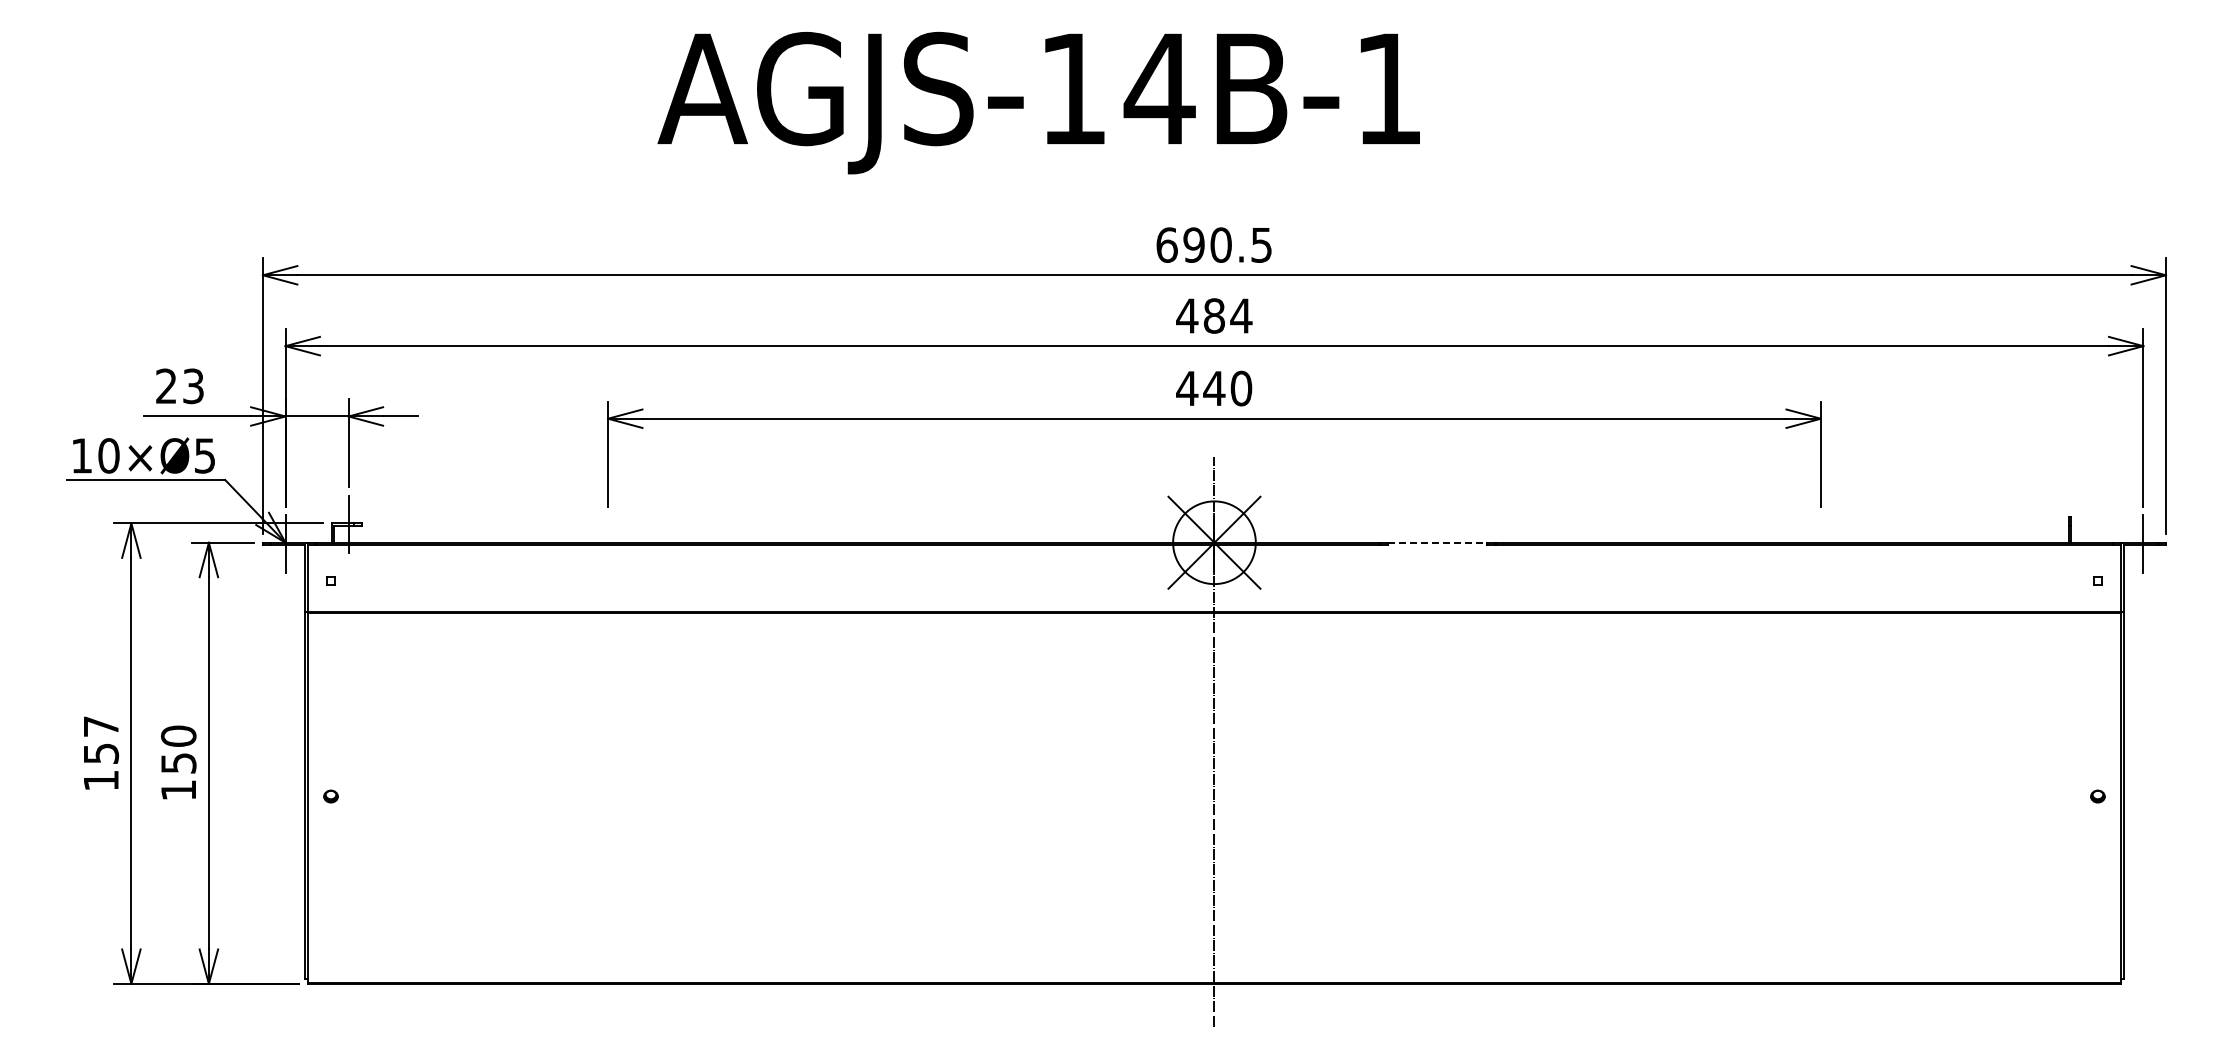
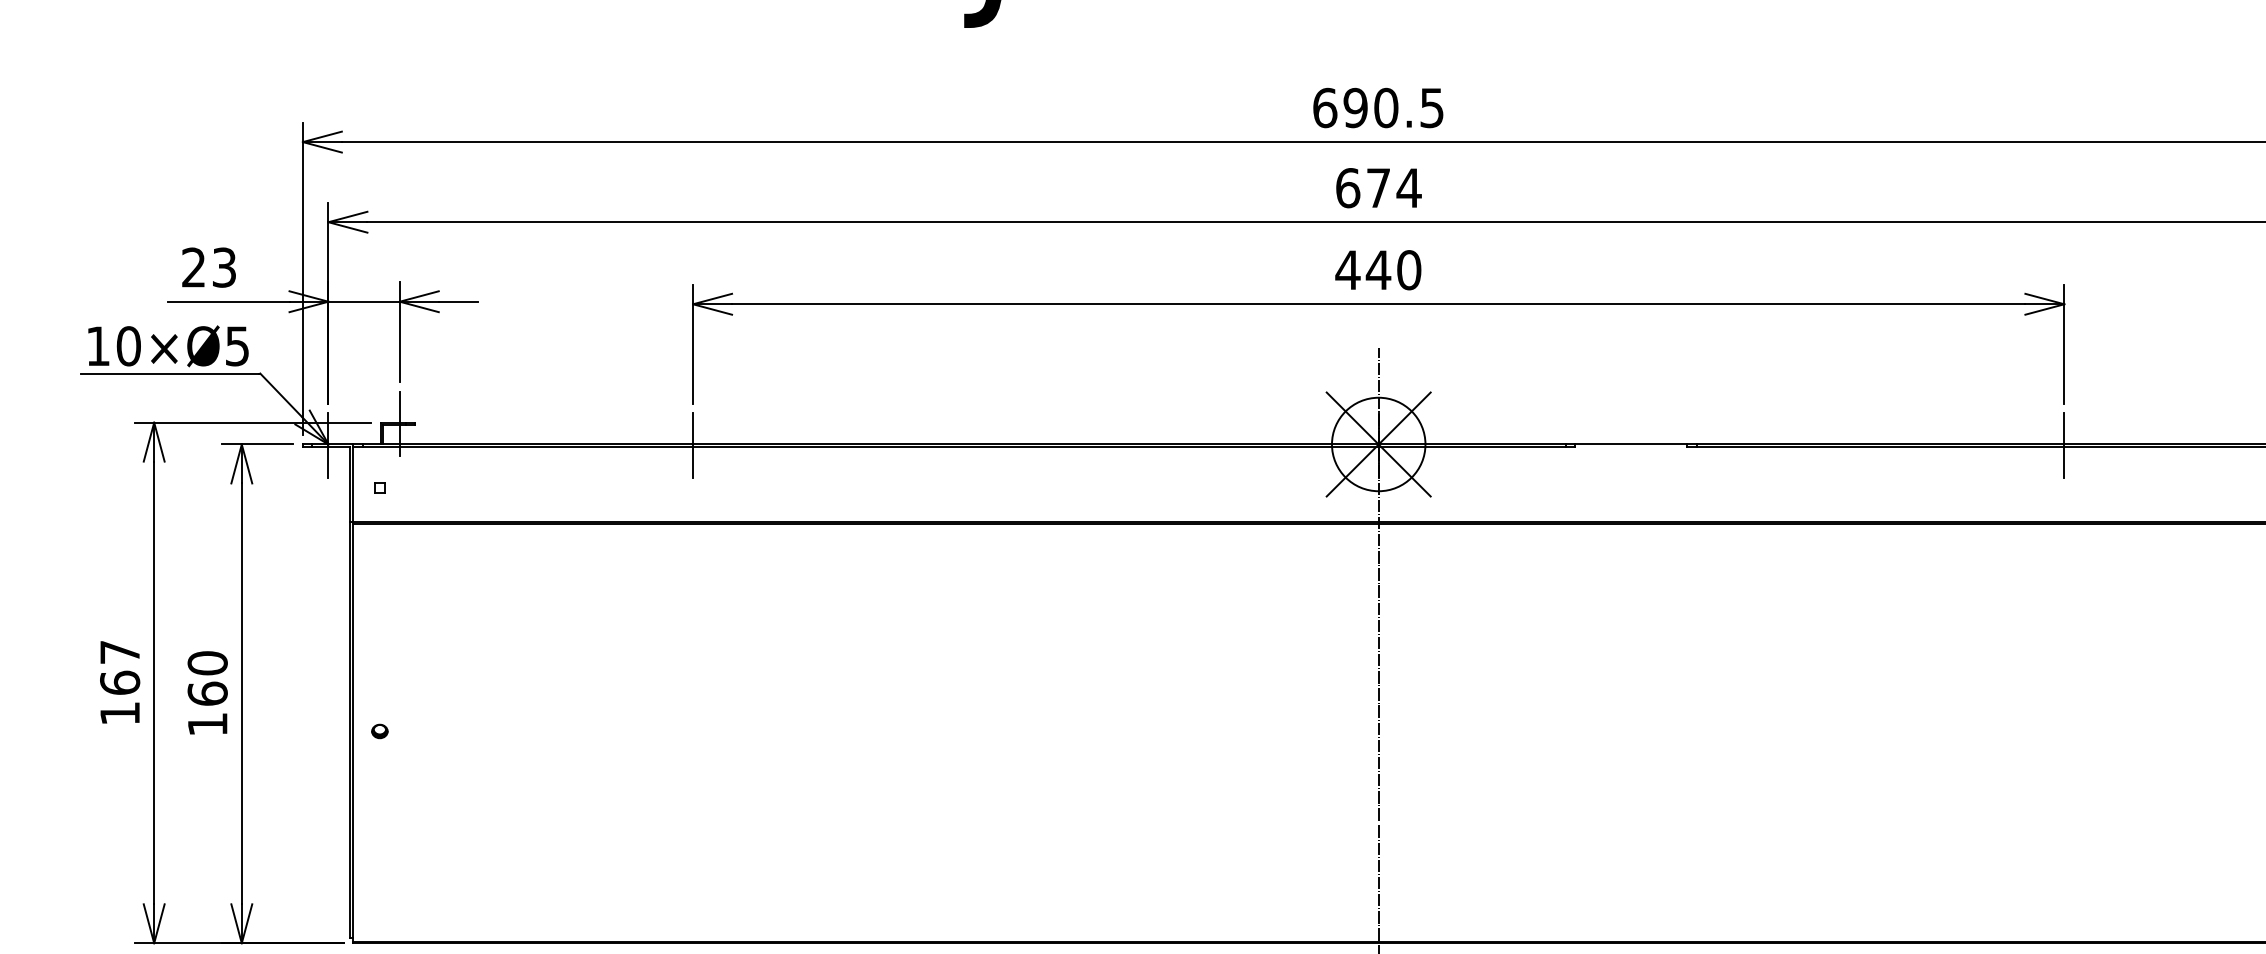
text: (1200, 315) -> (1362, 187), 484 -> 674
line: (1437, 542) -> (1630, 444), dashed -> solid
line: (608, 543) -> (693, 445), added
line: (1820, 543) -> (2063, 445), added
text: (101, 753) -> (120, 682), 157 -> 167
text: (178, 762) -> (207, 692), 150 -> 160

